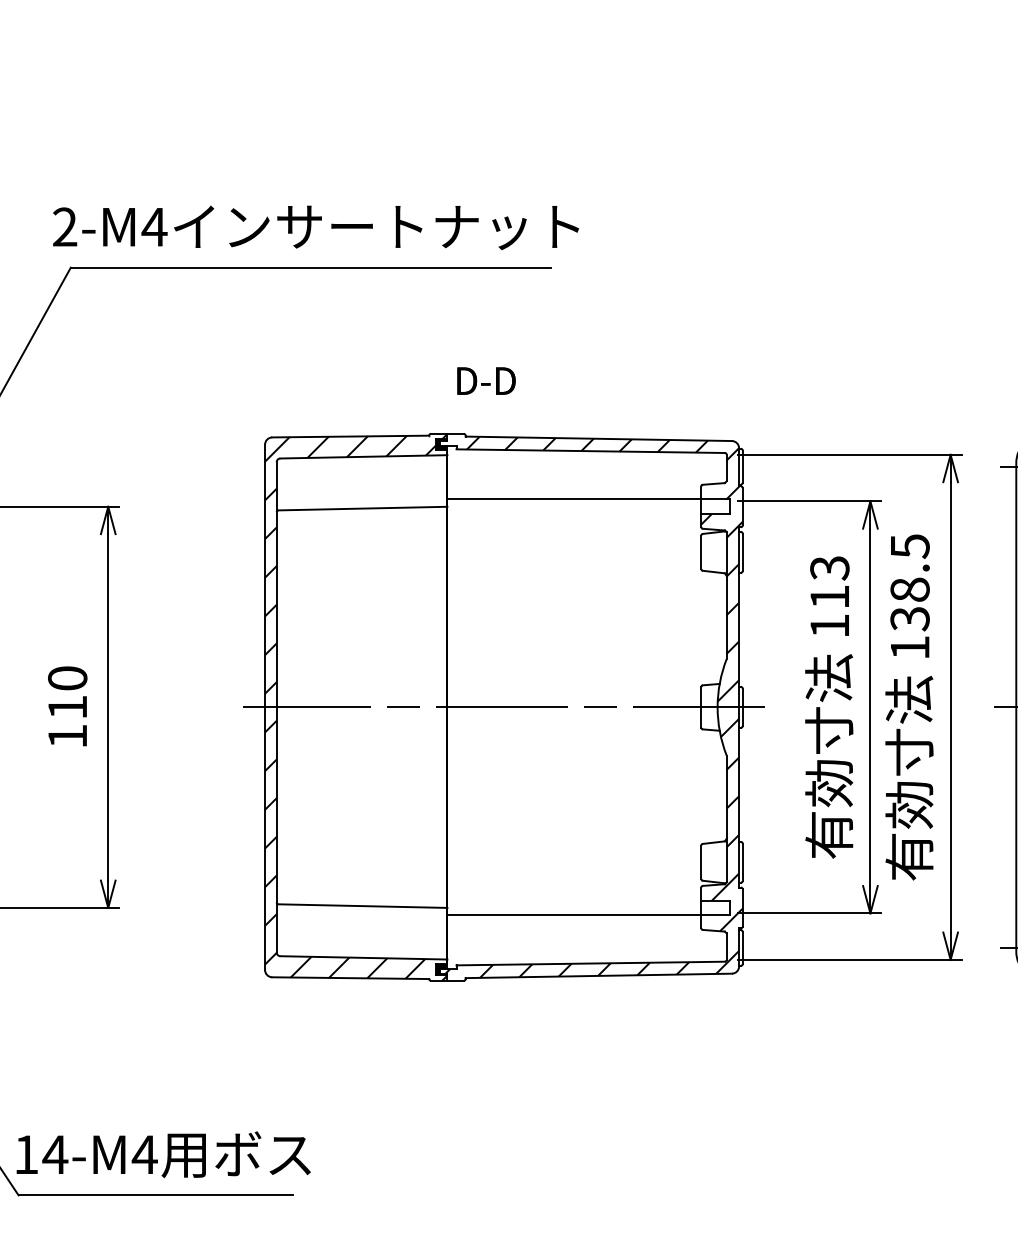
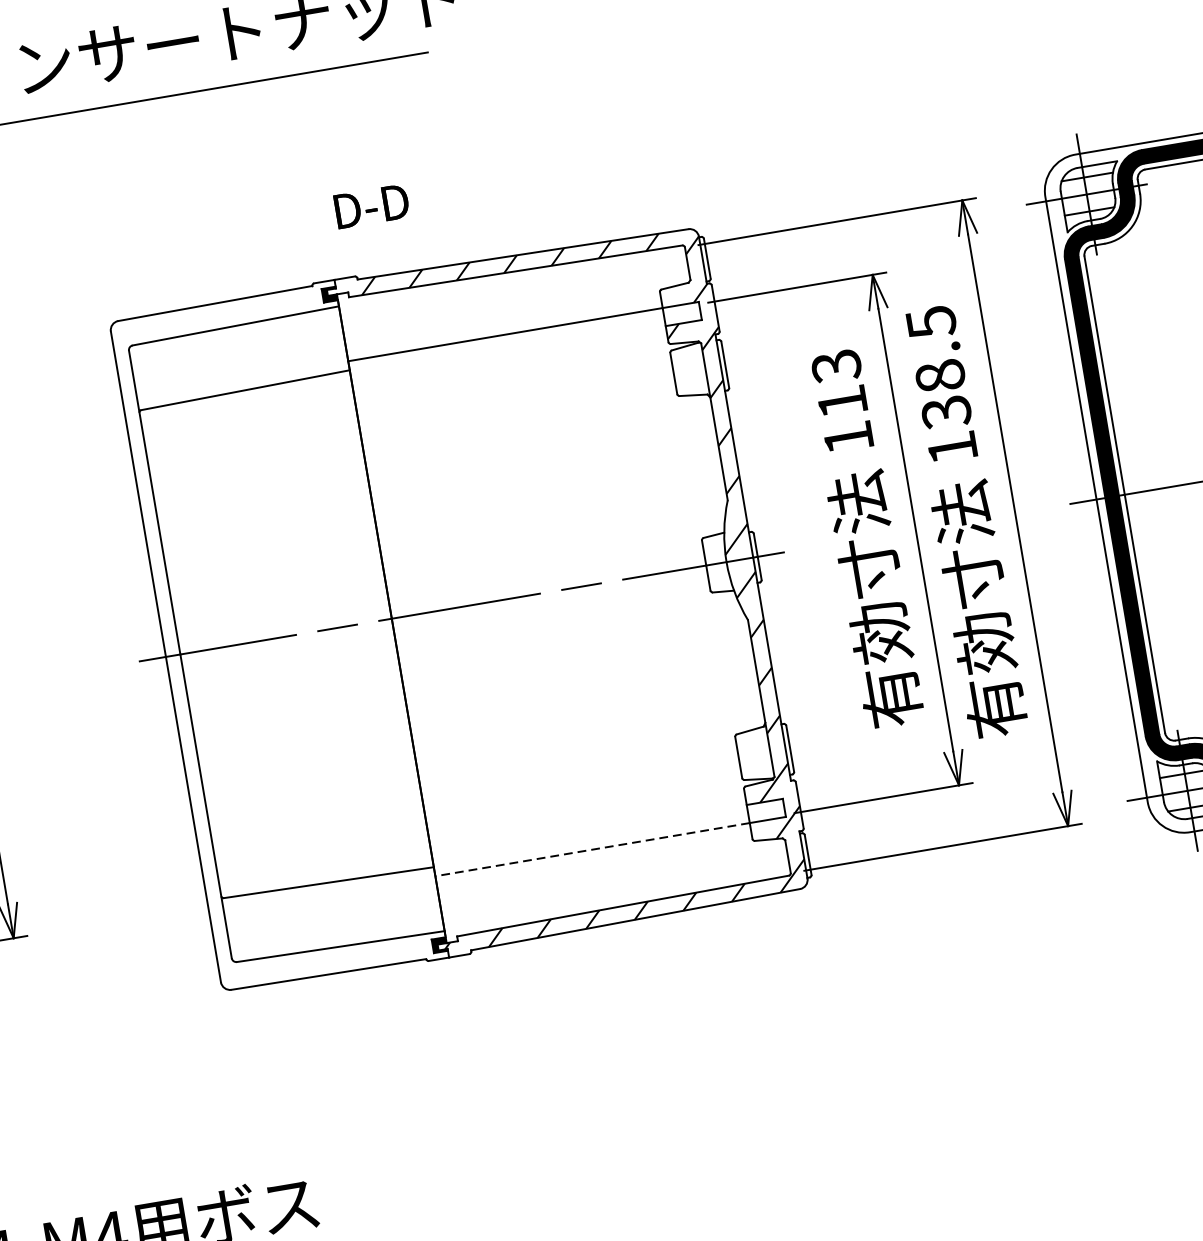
hatch: (356, 707) -> (279, 637), removed
line: (574, 915) -> (592, 849), solid -> dashed

